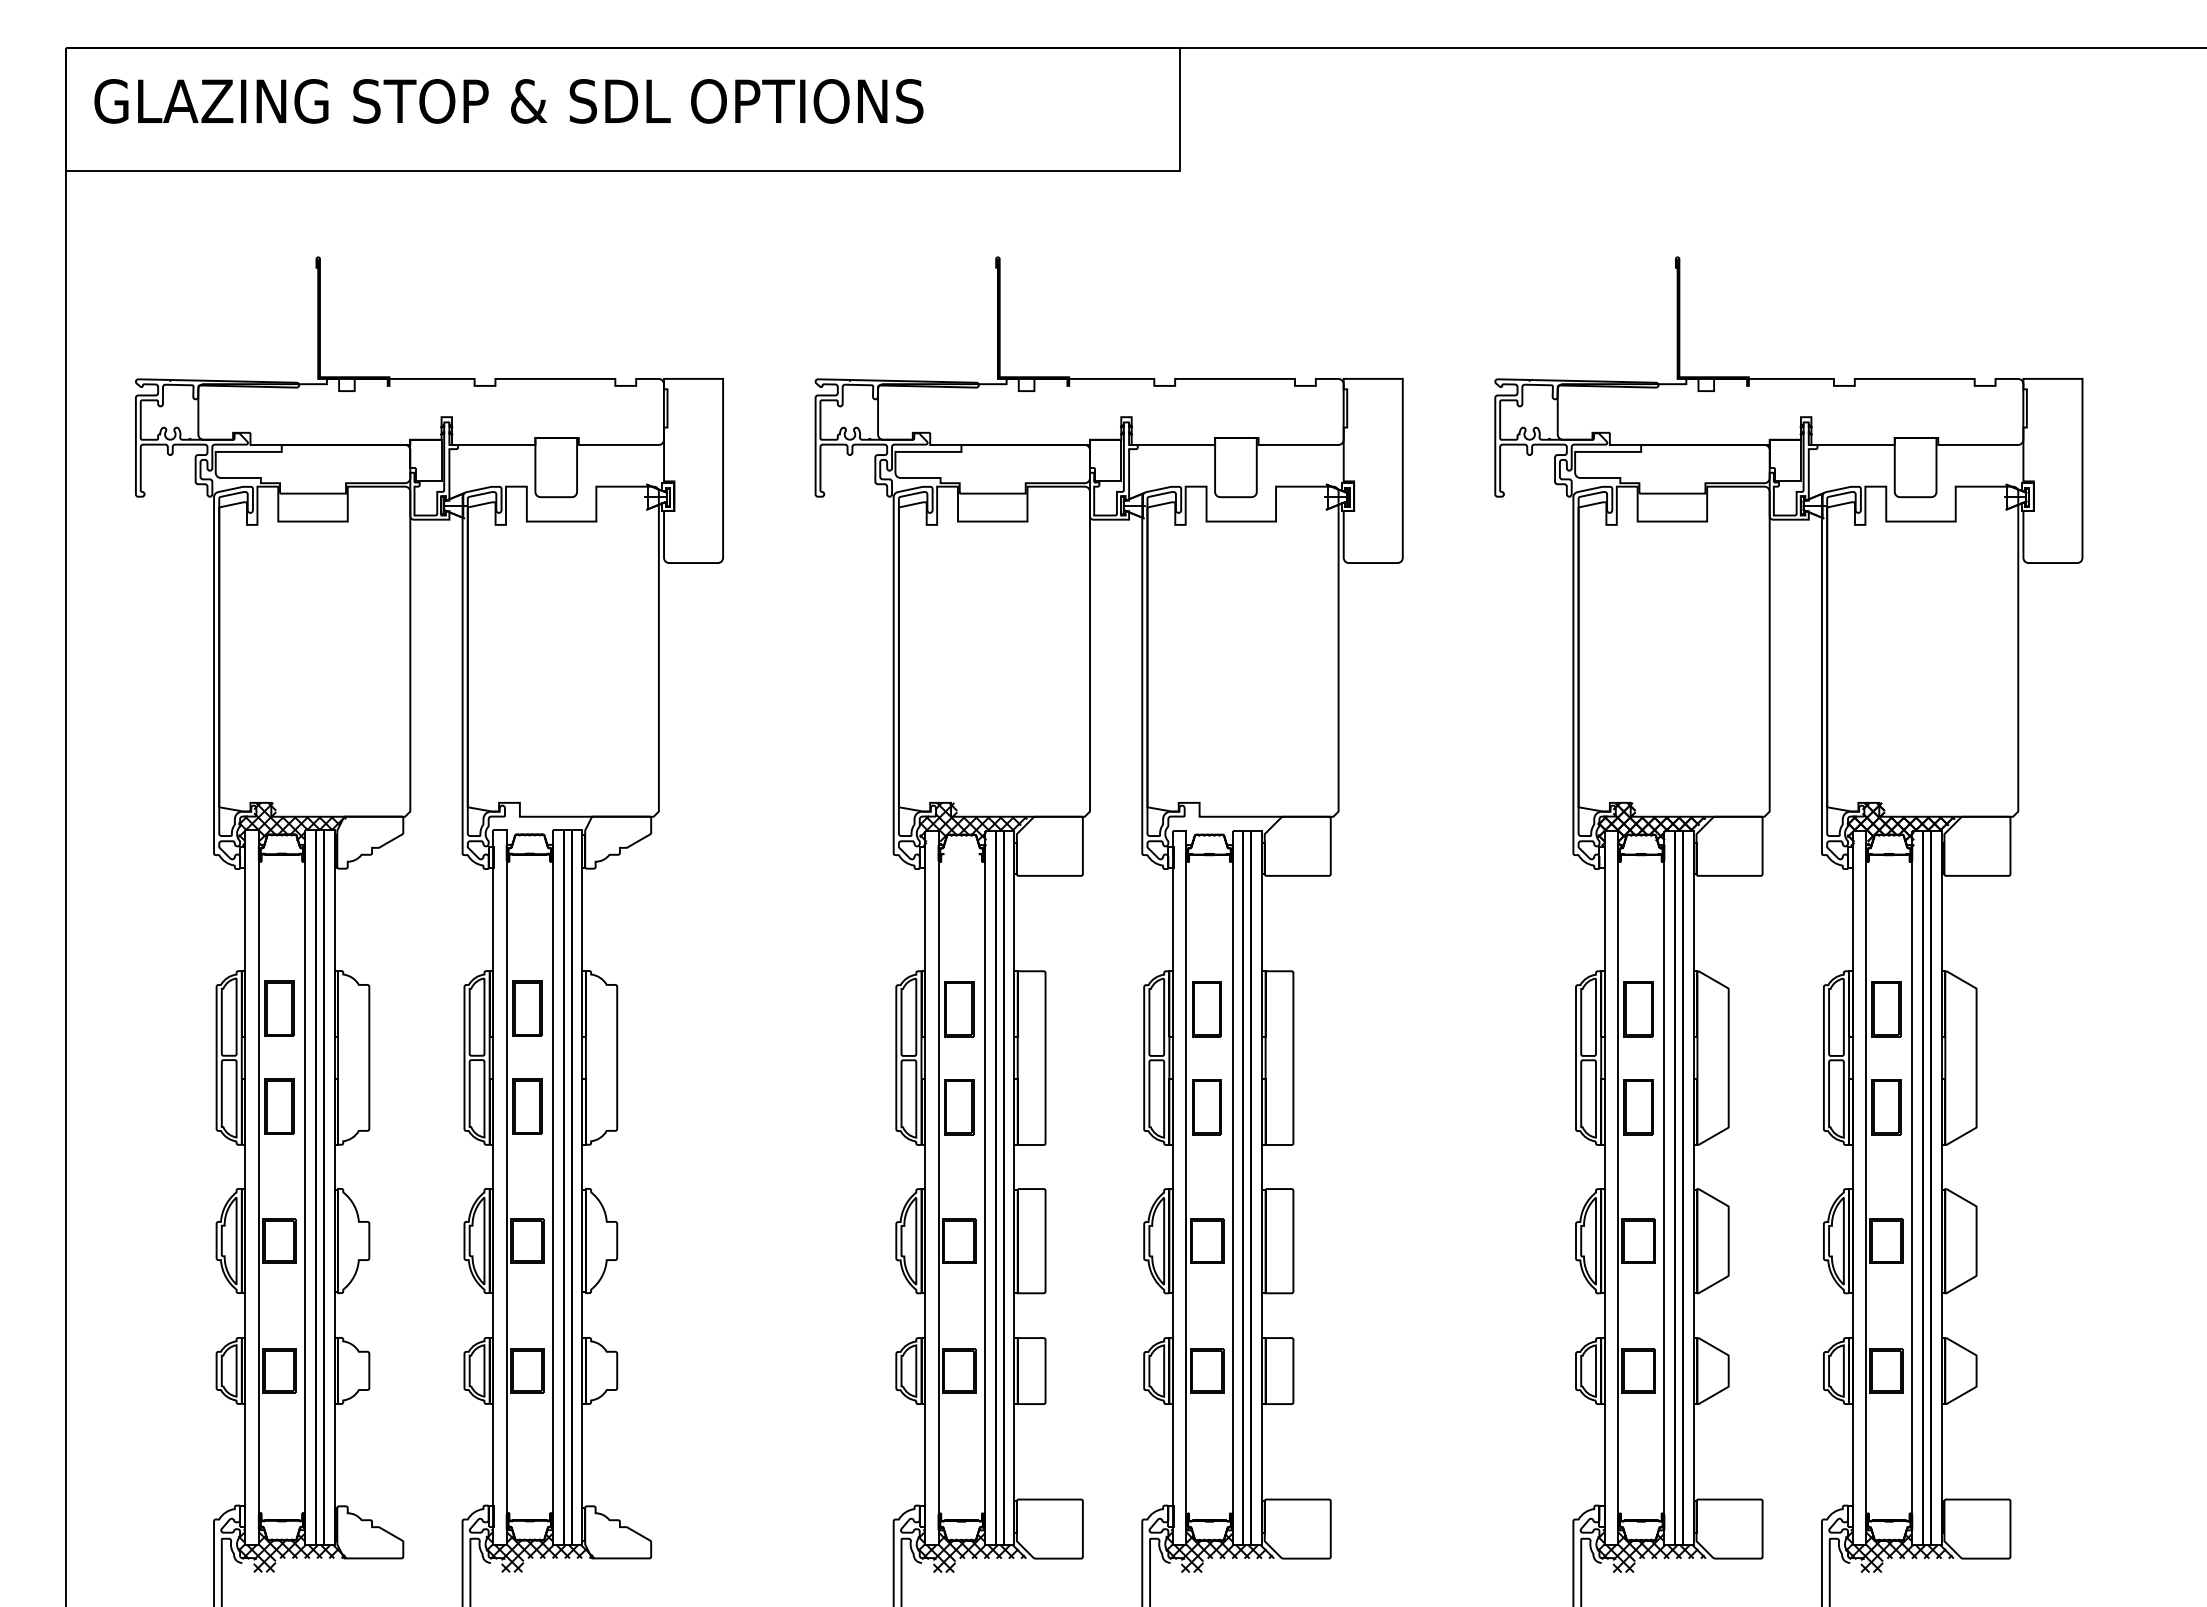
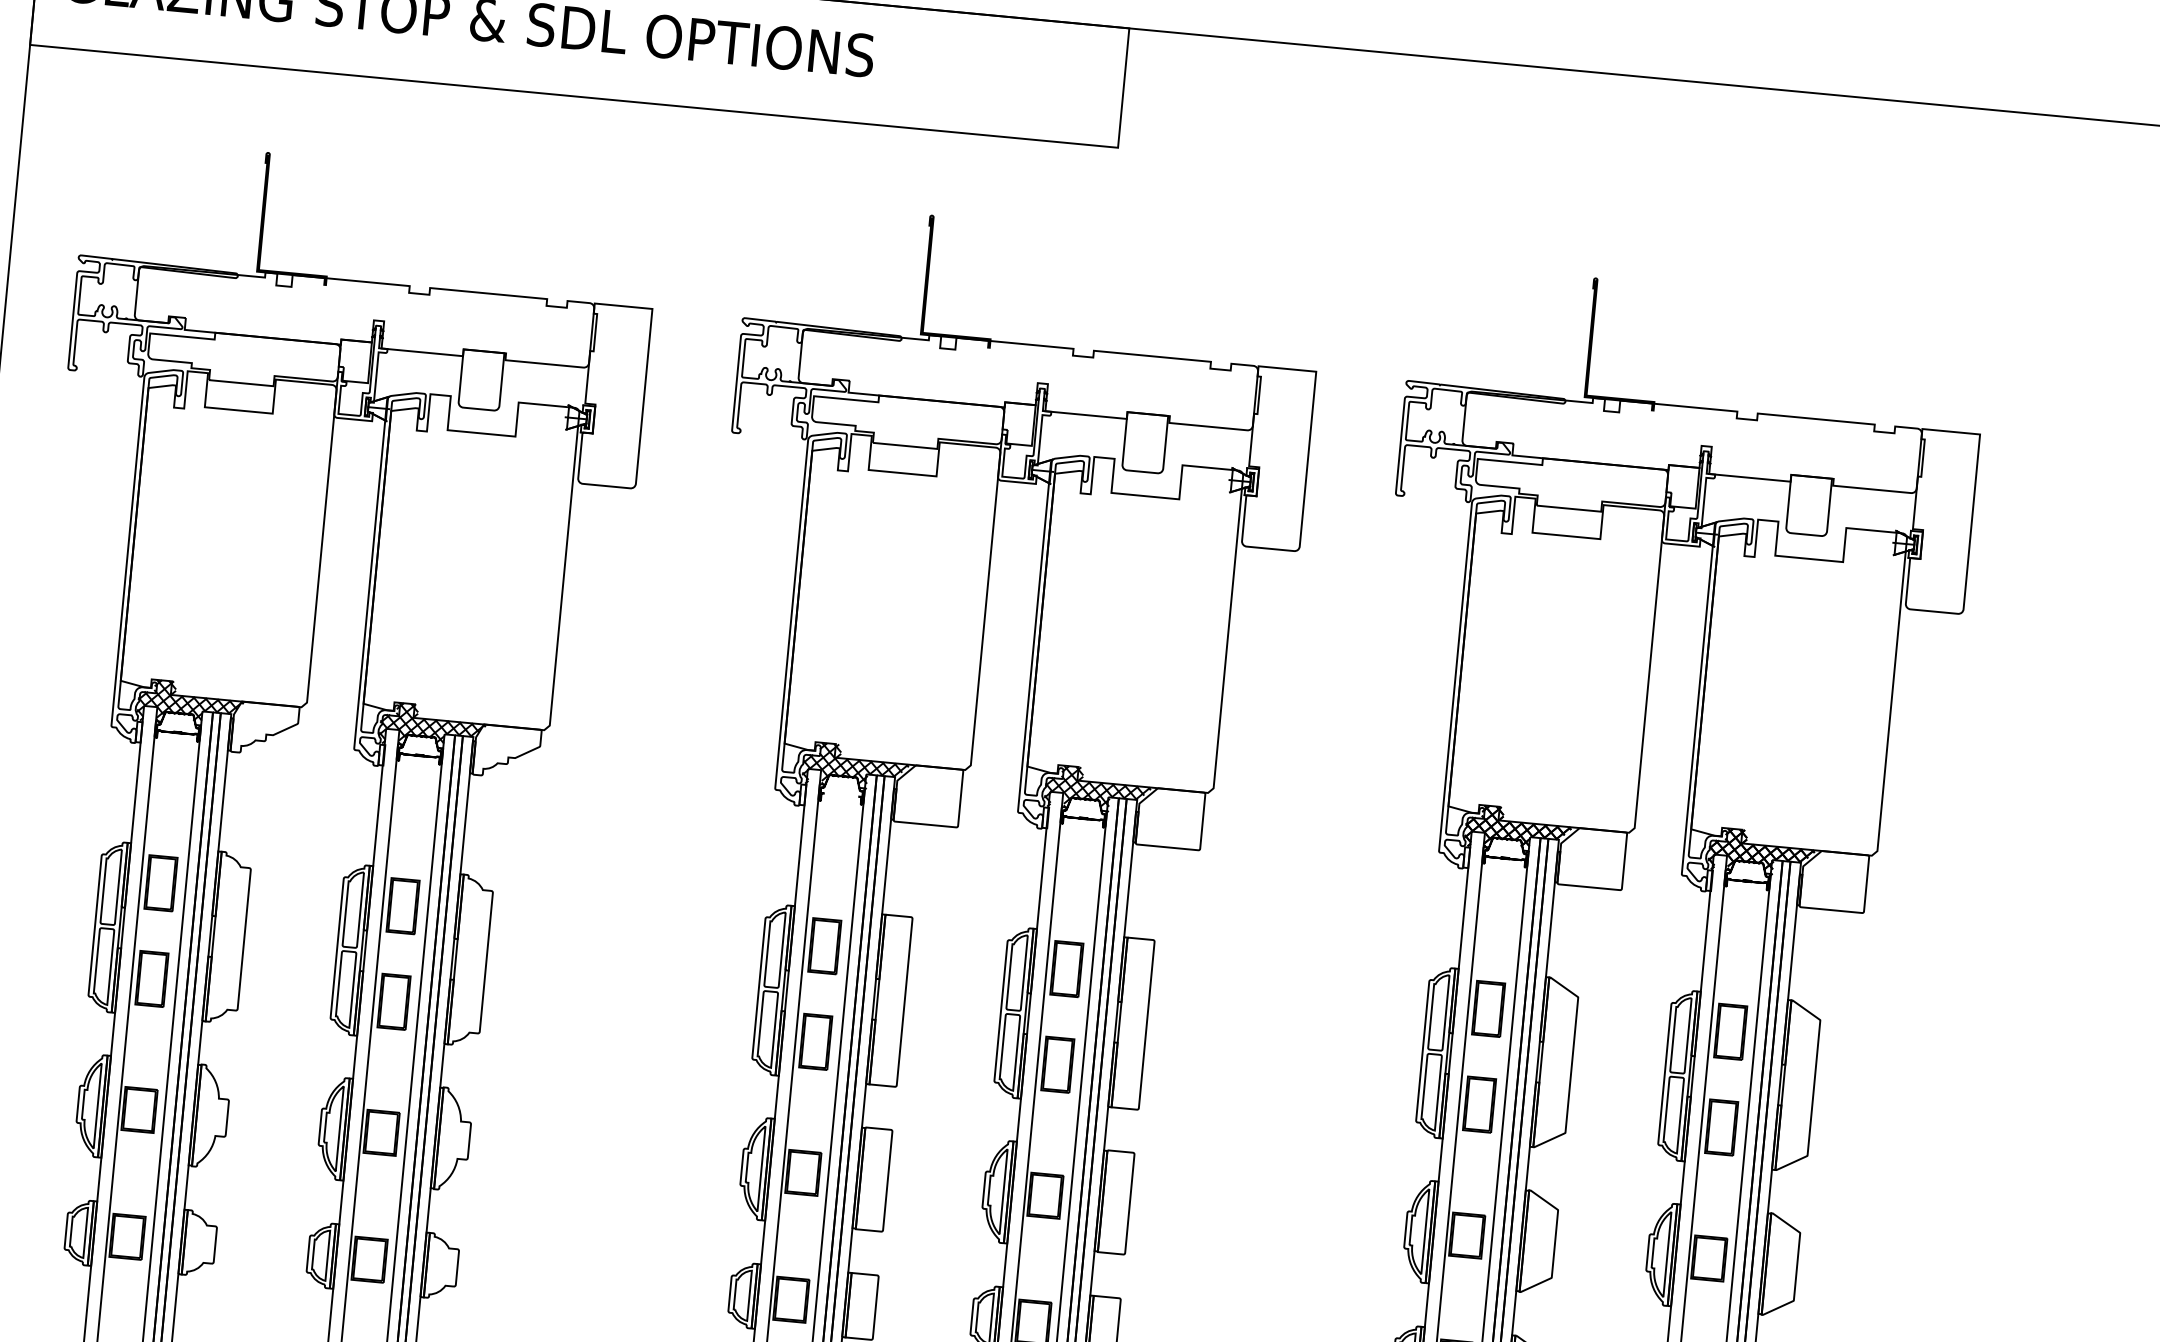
hatch: (540, 824) -> (432, 727), added
hatch: (1221, 824) -> (1098, 790), added

